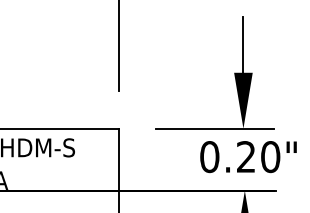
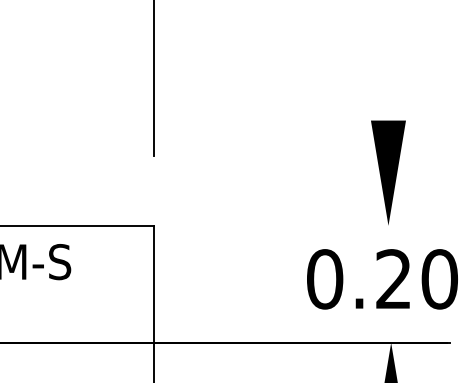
line: (243, 44) -> (388, 67), removed
line: (214, 128) -> (333, 225), removed

